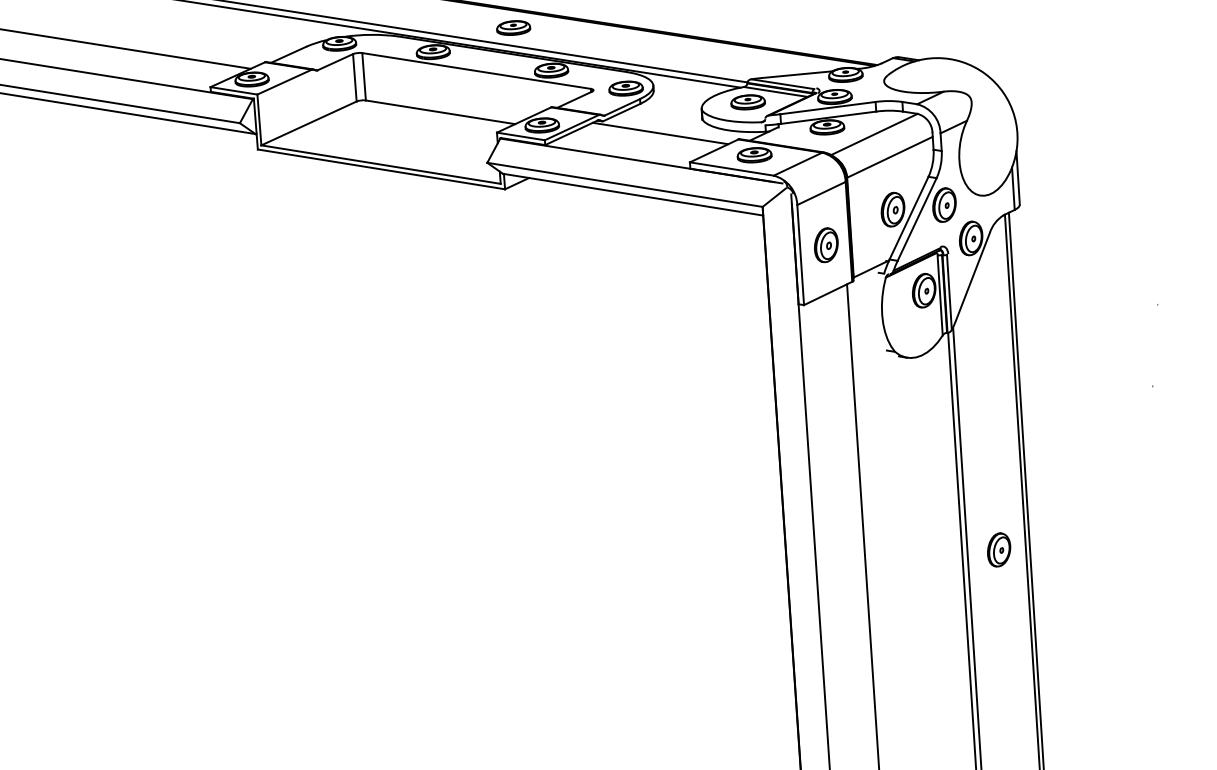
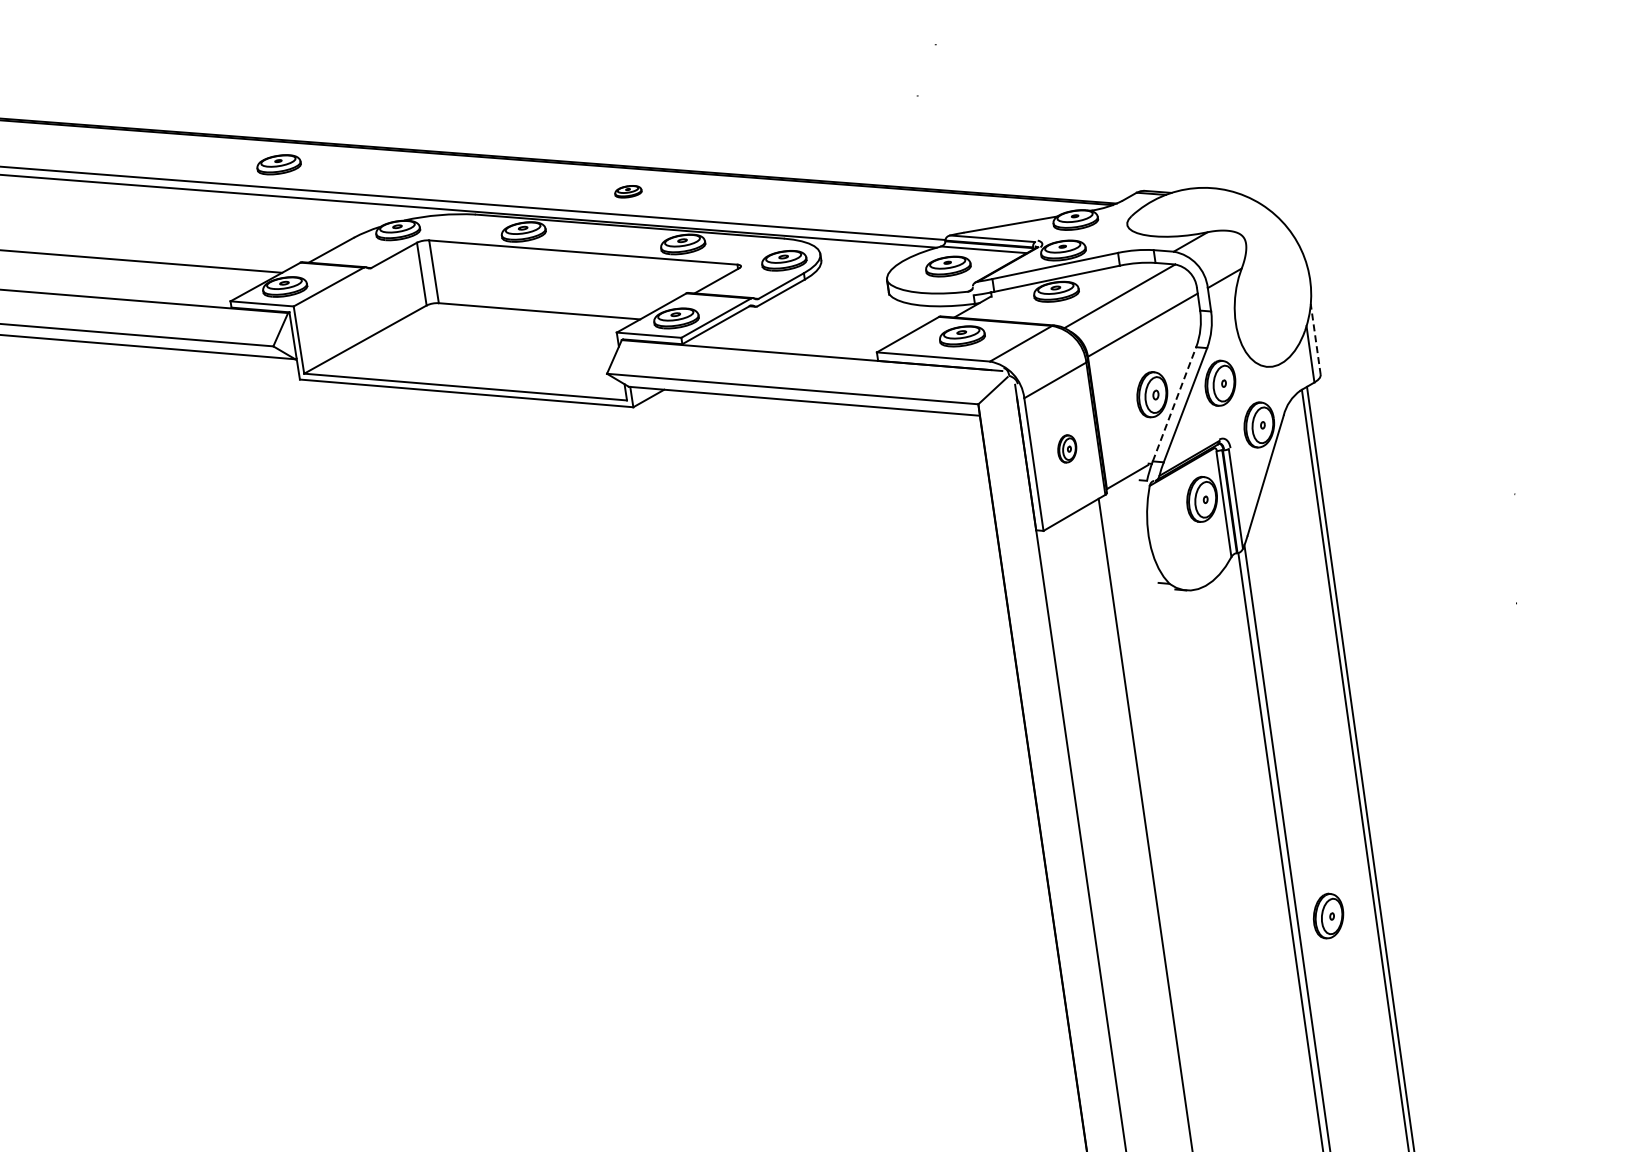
part: (513, 28) -> (628, 191), size x0.6
line: (660, 133) -> (834, 316), removed
line: (1017, 177) -> (1315, 339), solid -> dashed
line: (909, 217) -> (1174, 403), solid -> dashed
part: (826, 245) -> (1067, 448), size x0.6
part: (999, 549) -> (1328, 915), moved

